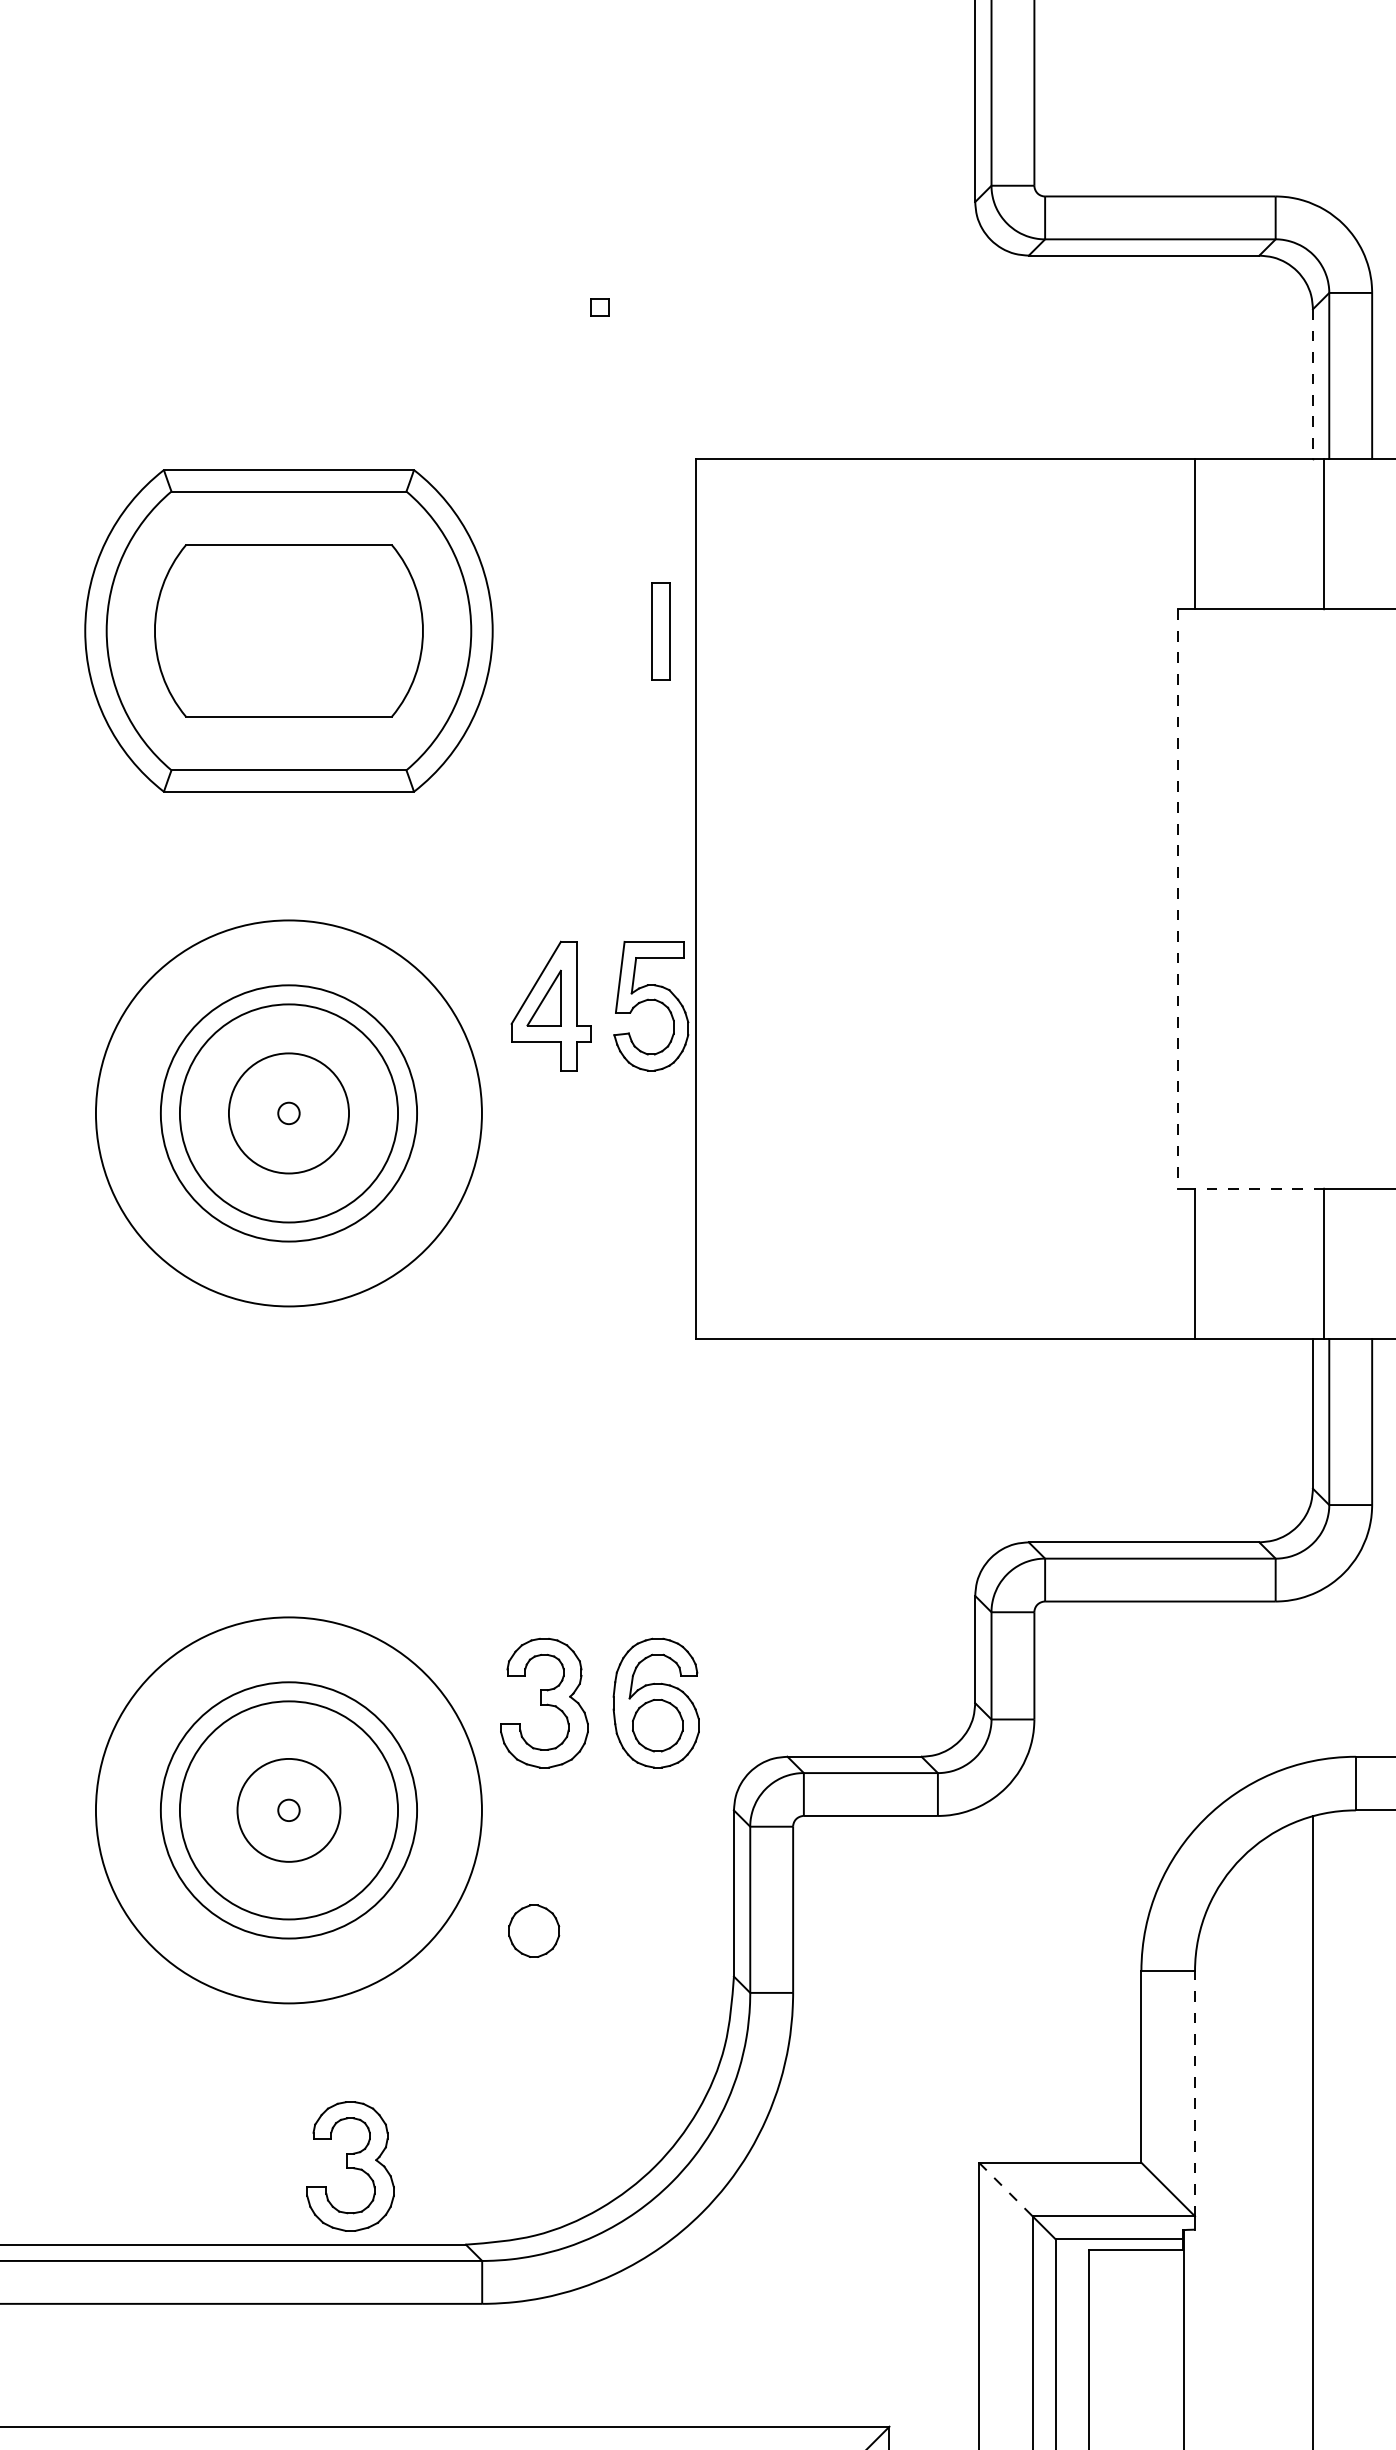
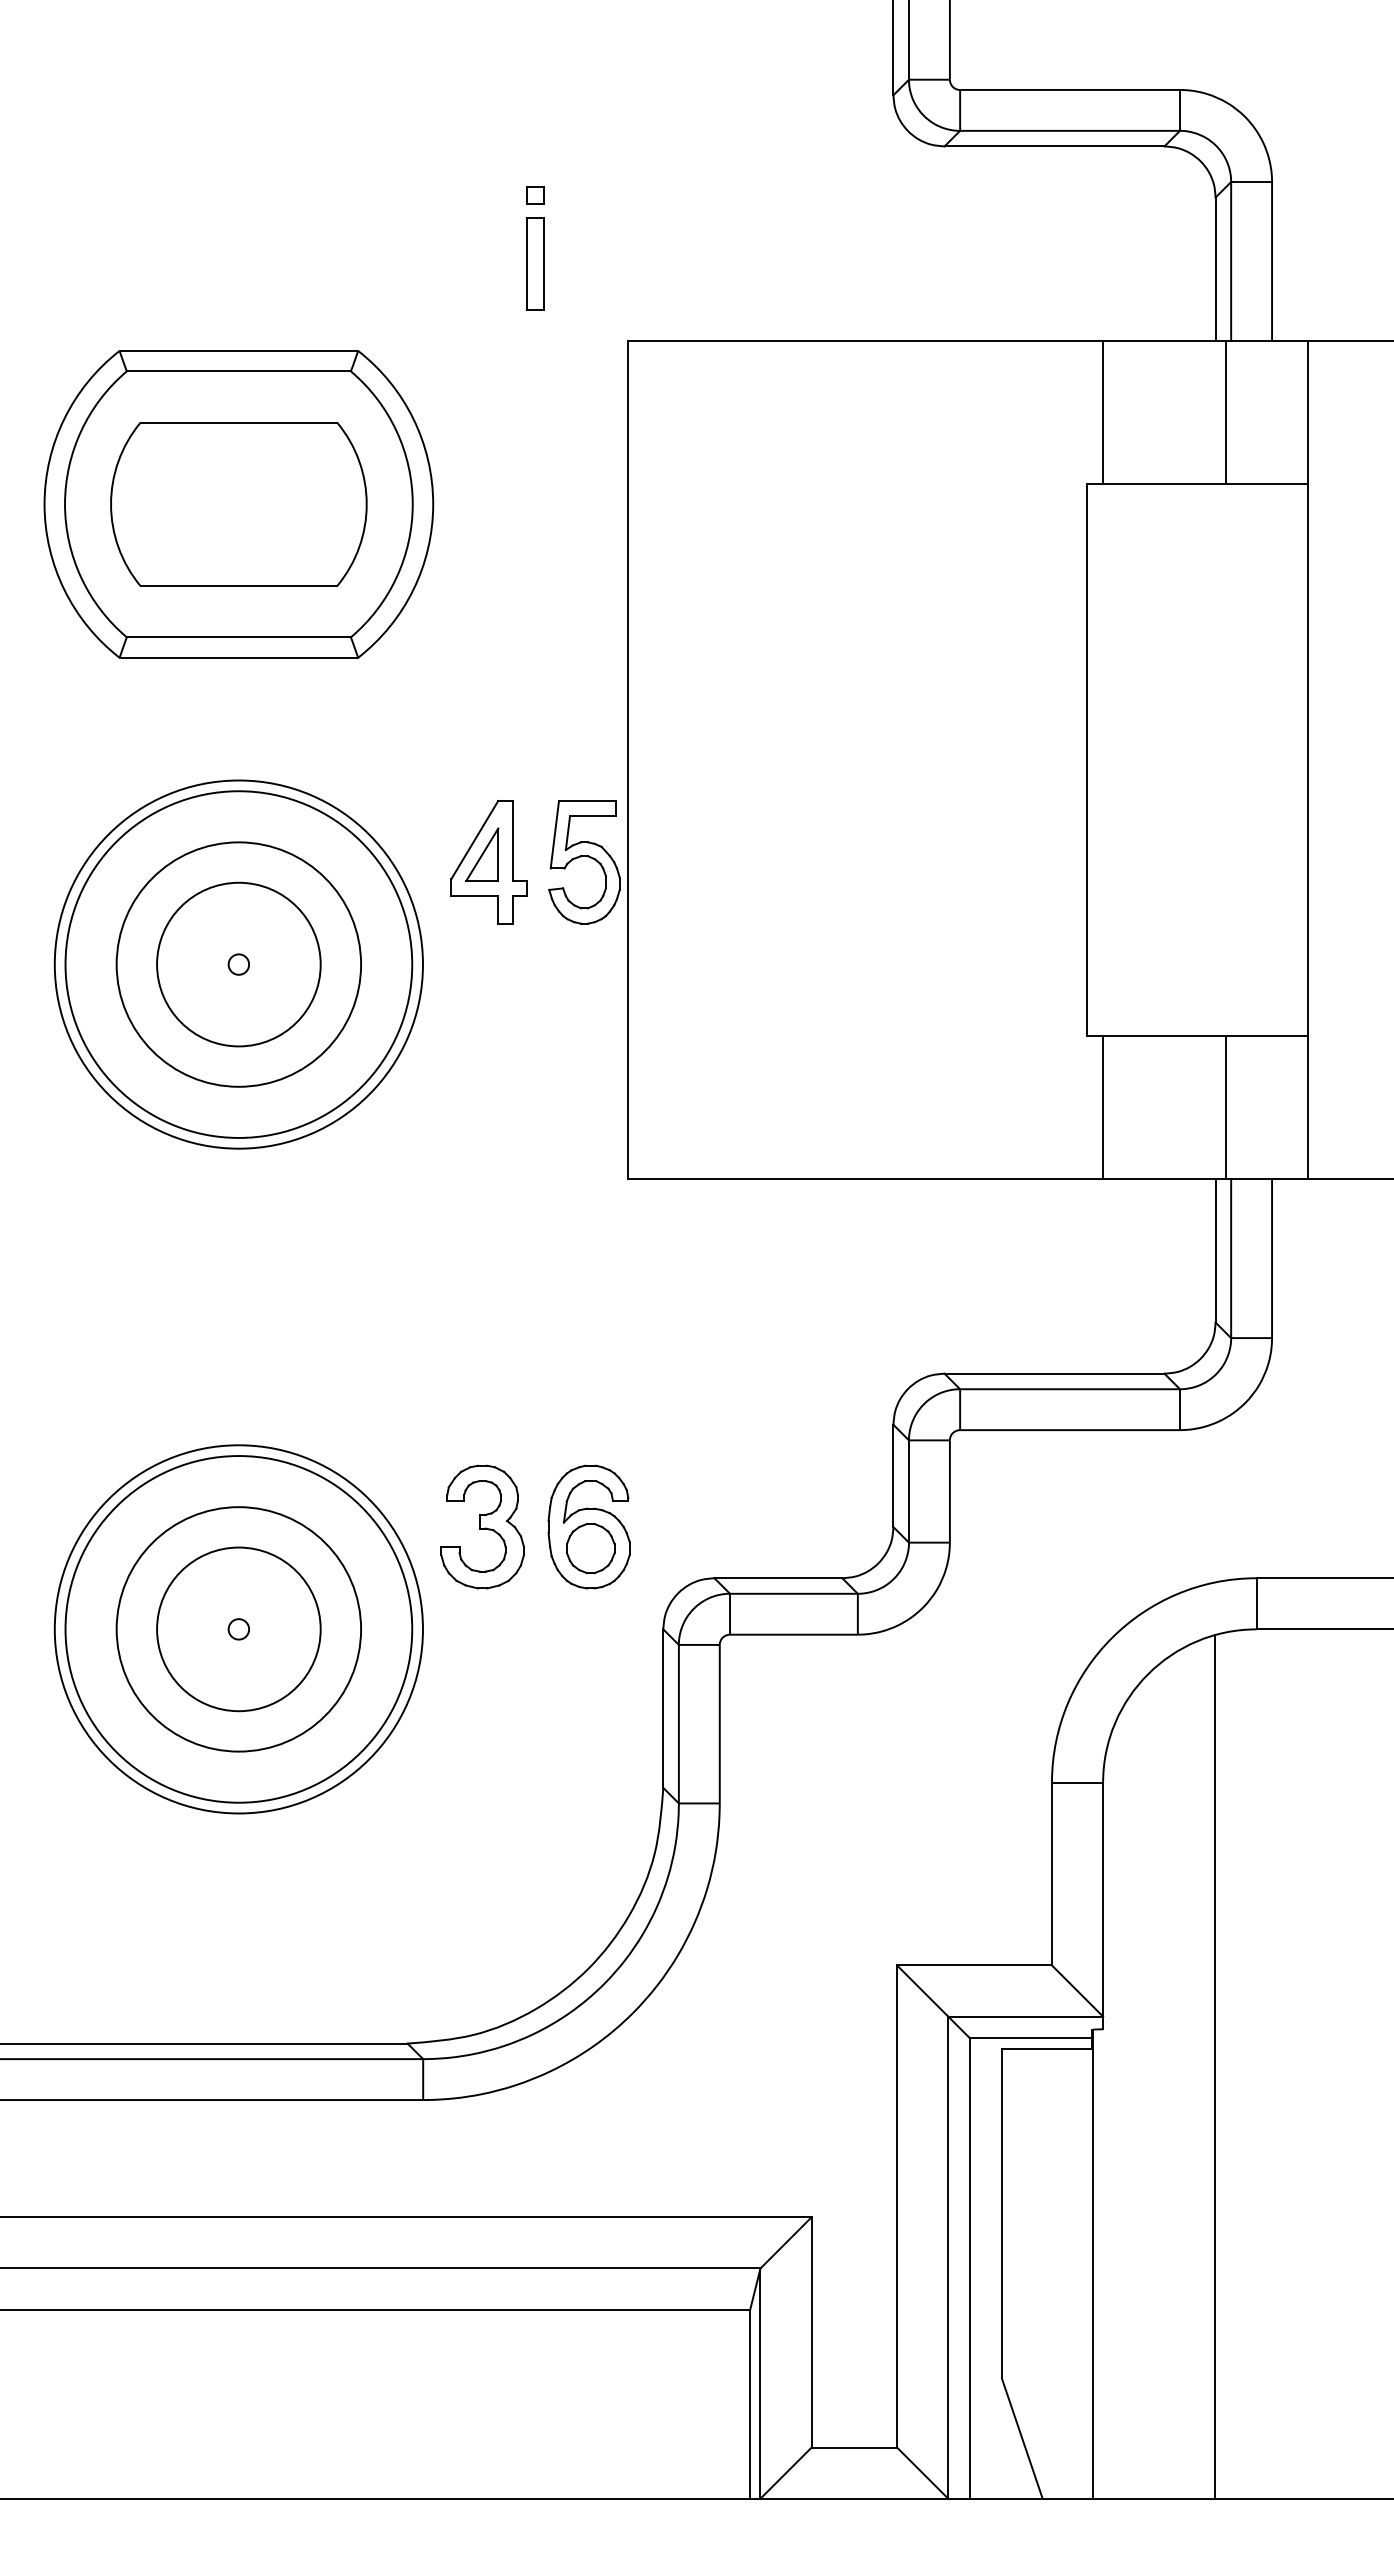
line: (1312, 384) -> (1215, 269), dashed -> solid
part: (660, 631) -> (535, 263), moved
line: (1177, 899) -> (1086, 760), dashed -> solid
circle: (288, 1113) -> (238, 964), size x1.43
circle: (288, 1113) -> (238, 964), size x1.67
line: (1259, 1188) -> (1164, 1036), dashed -> solid
circle: (288, 1810) -> (238, 1629), size x1.67
circle: (288, 1810) -> (238, 1629), size x1.67
part: (533, 1931) -> (472, 1744), removed
line: (1195, 2093) -> (1103, 1899), dashed -> solid
part: (350, 2165) -> (297, 1968), removed
line: (1006, 2190) -> (923, 1991), dashed -> solid

